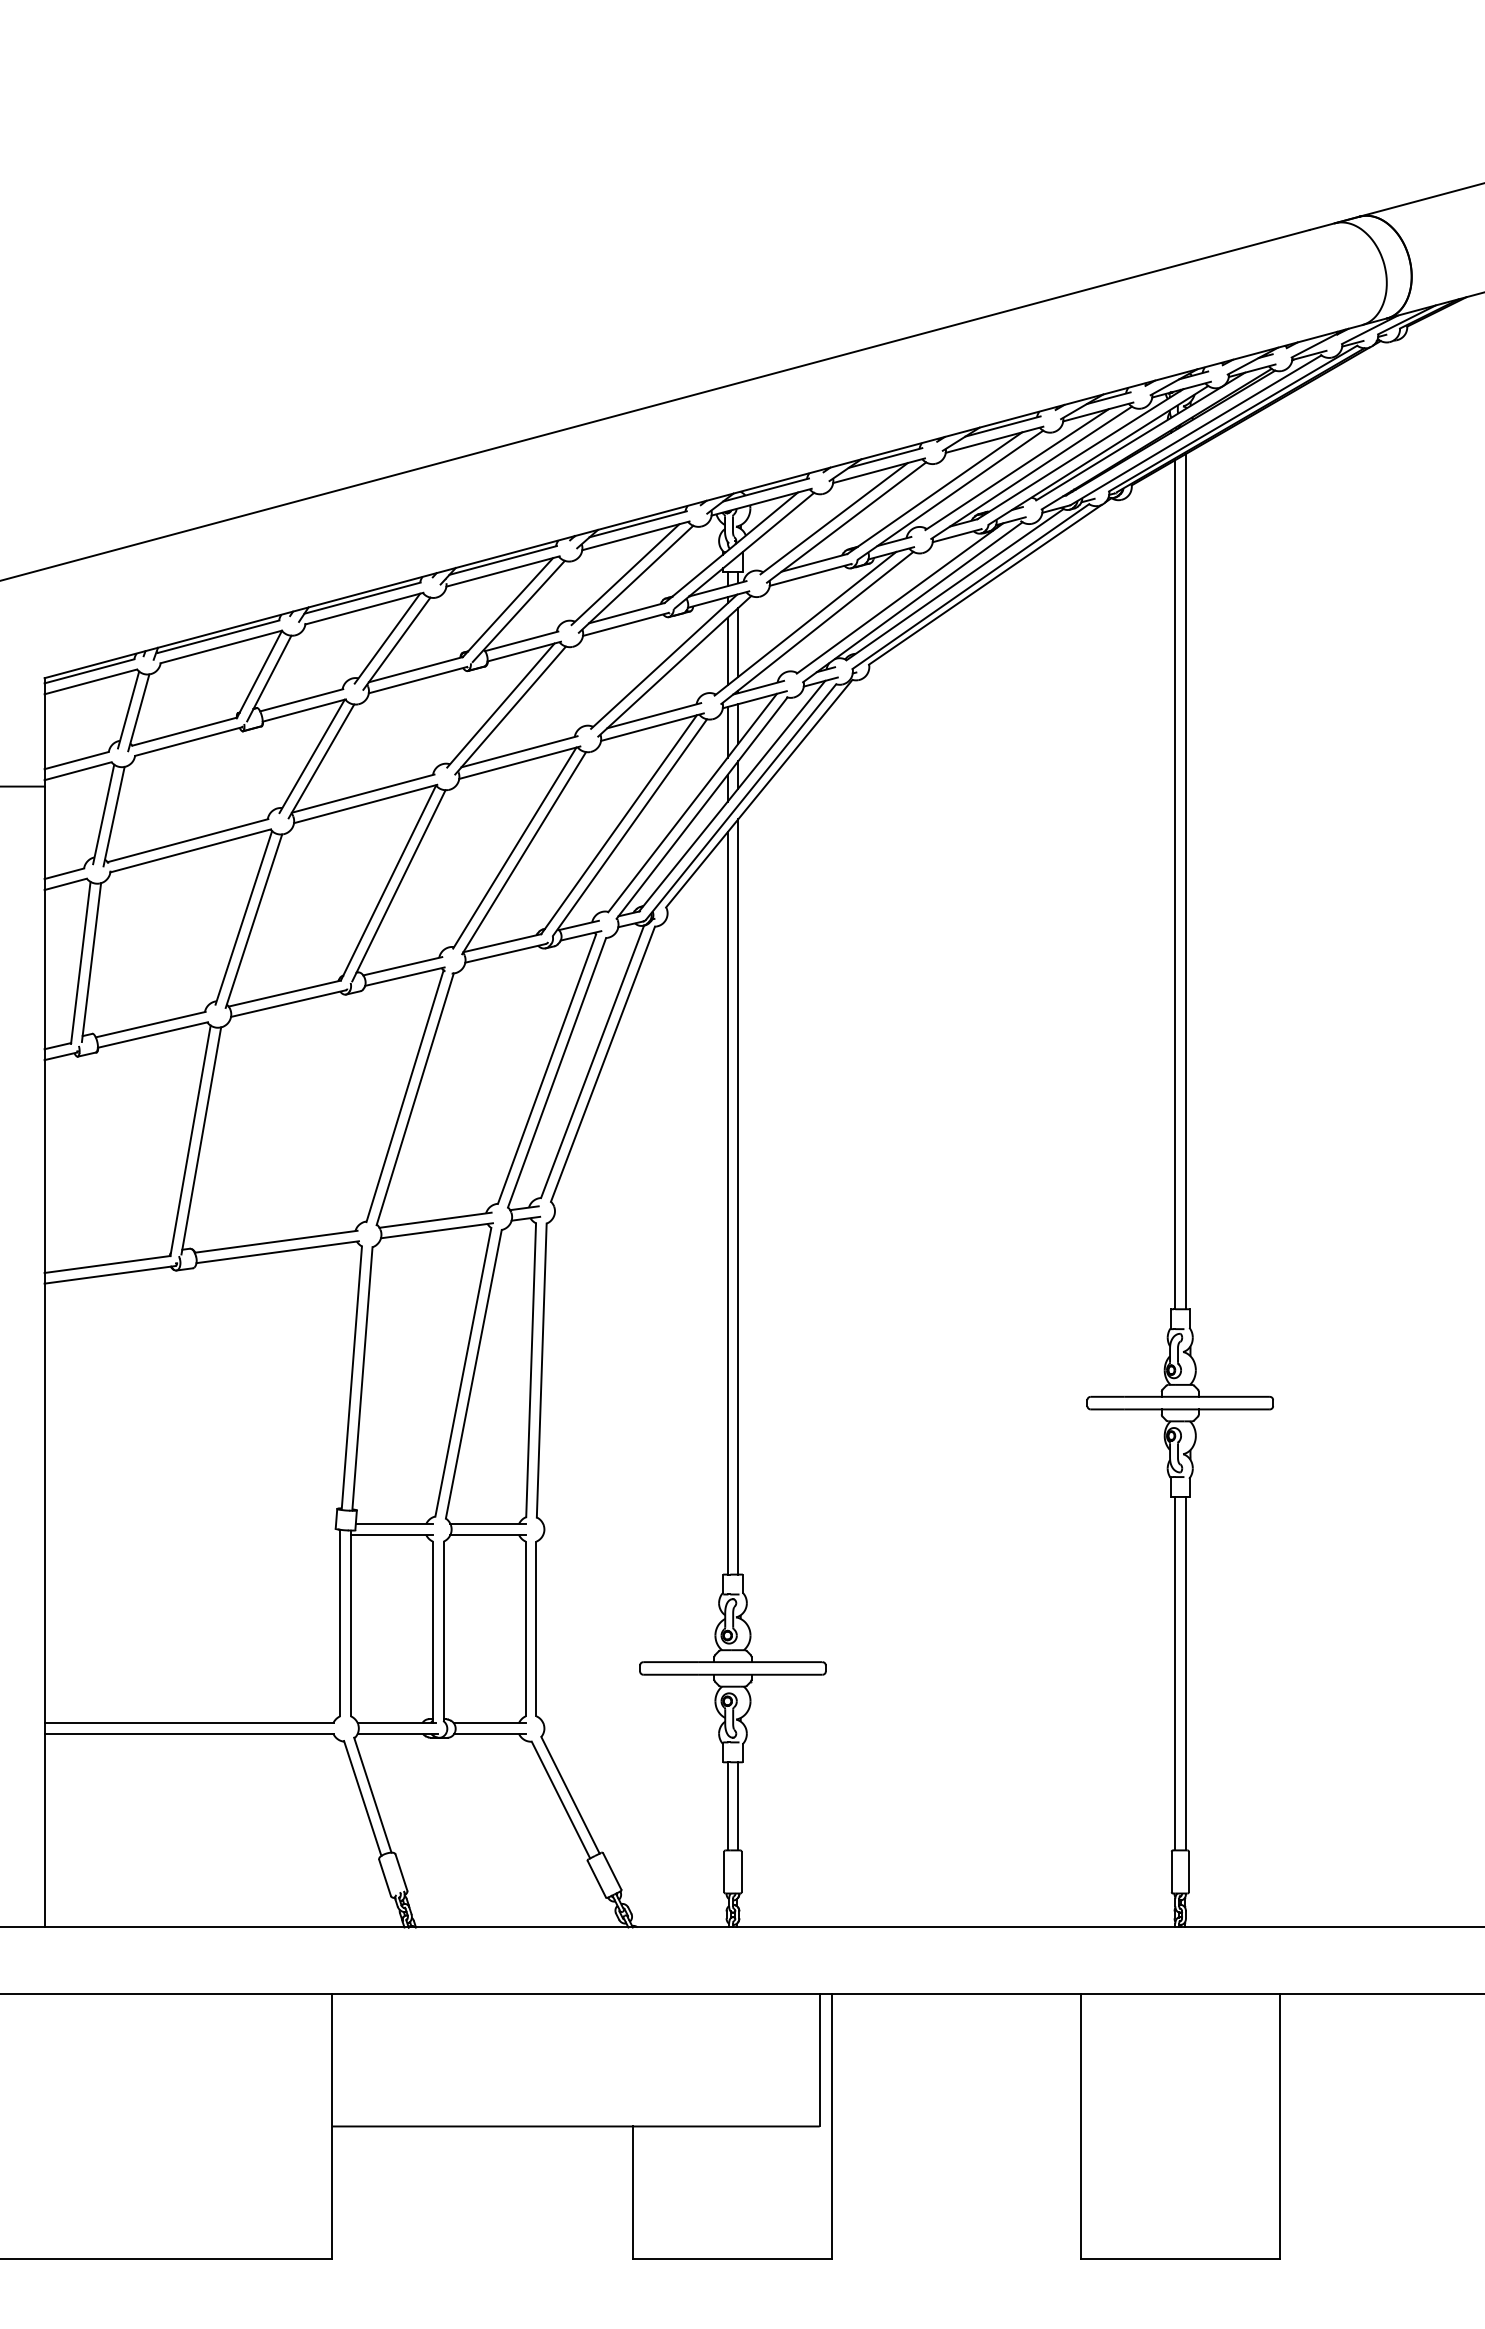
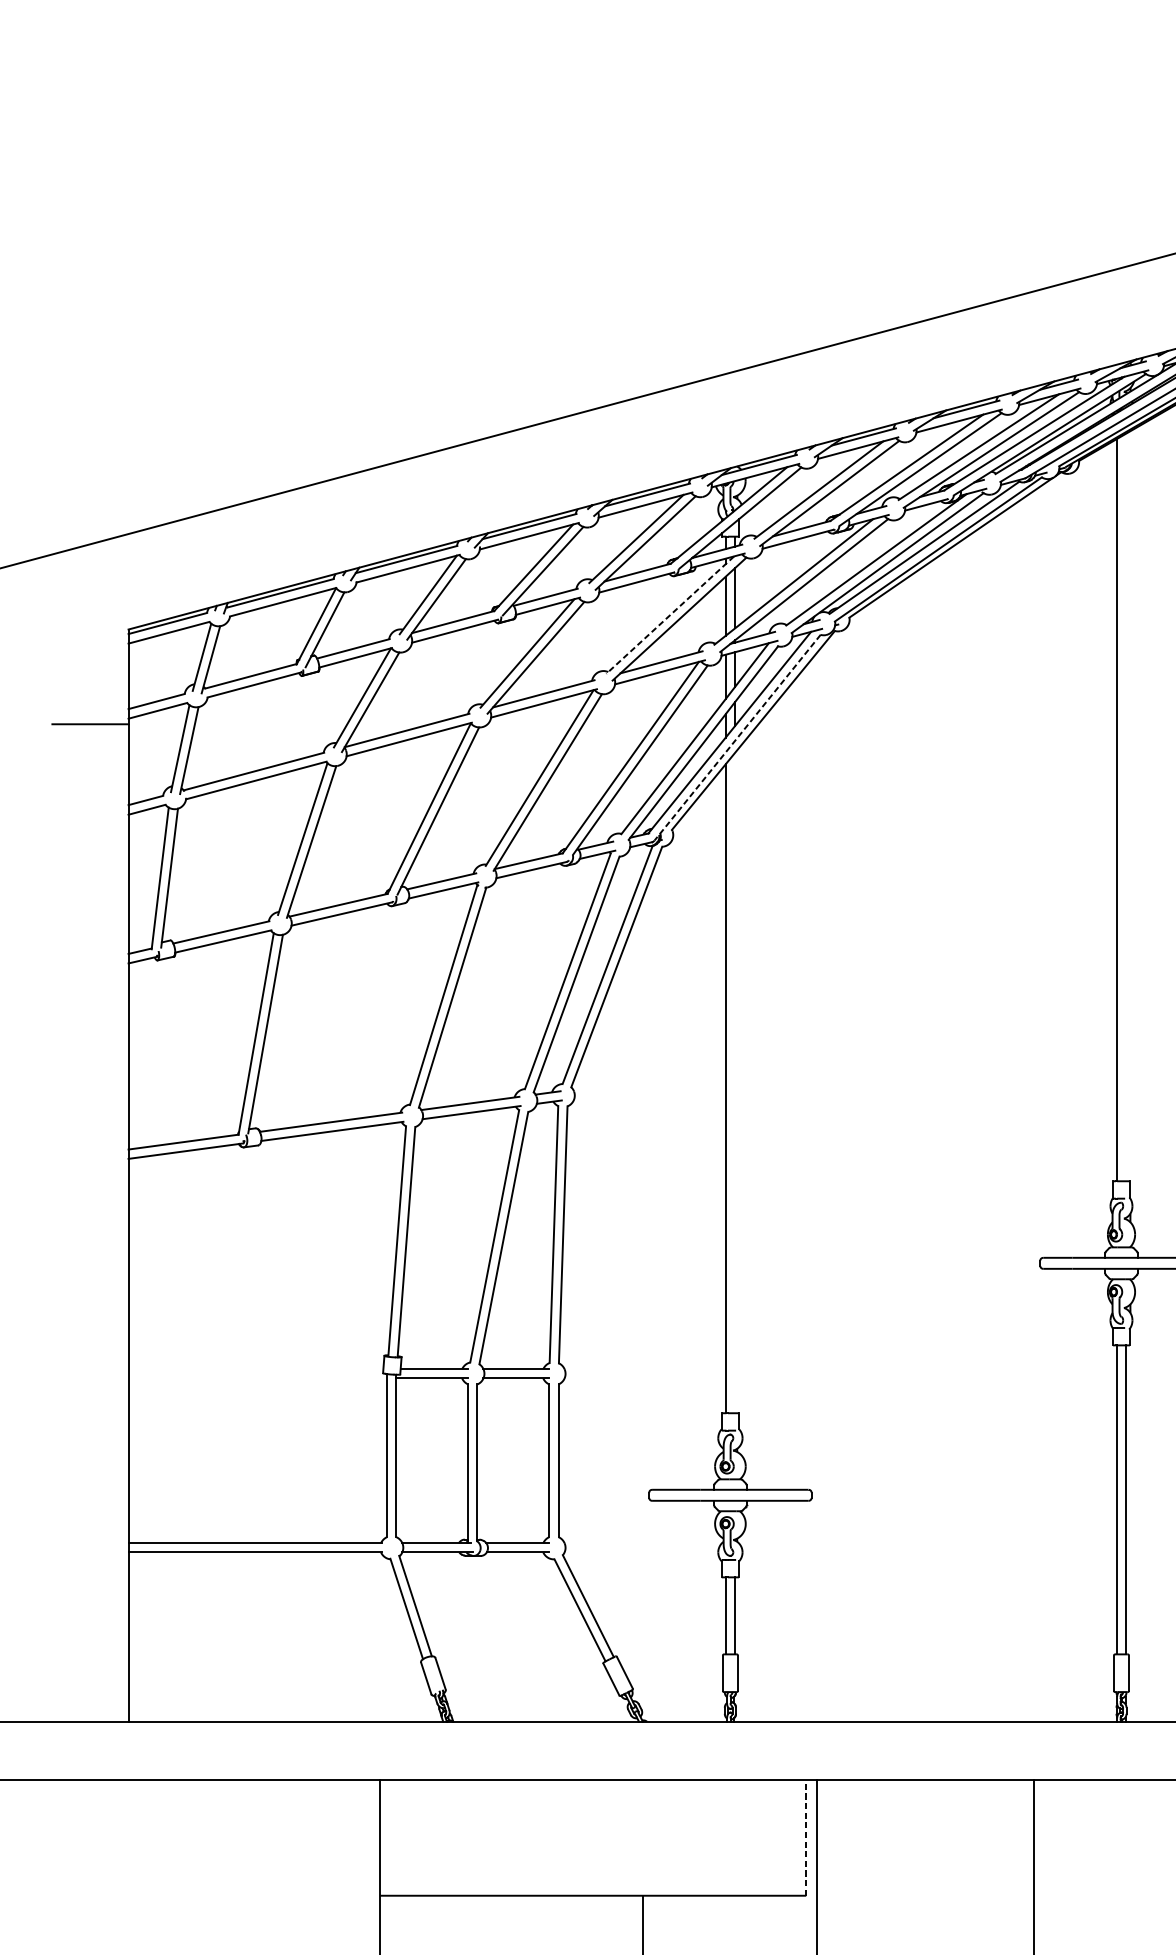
line: (663, 662) -> (669, 615), solid -> dashed
line: (740, 802) -> (736, 738), solid -> dashed
line: (1185, 881) -> (1126, 807), removed
line: (738, 1196) -> (735, 1082), removed
line: (819, 2059) -> (806, 1837), solid -> dashed

